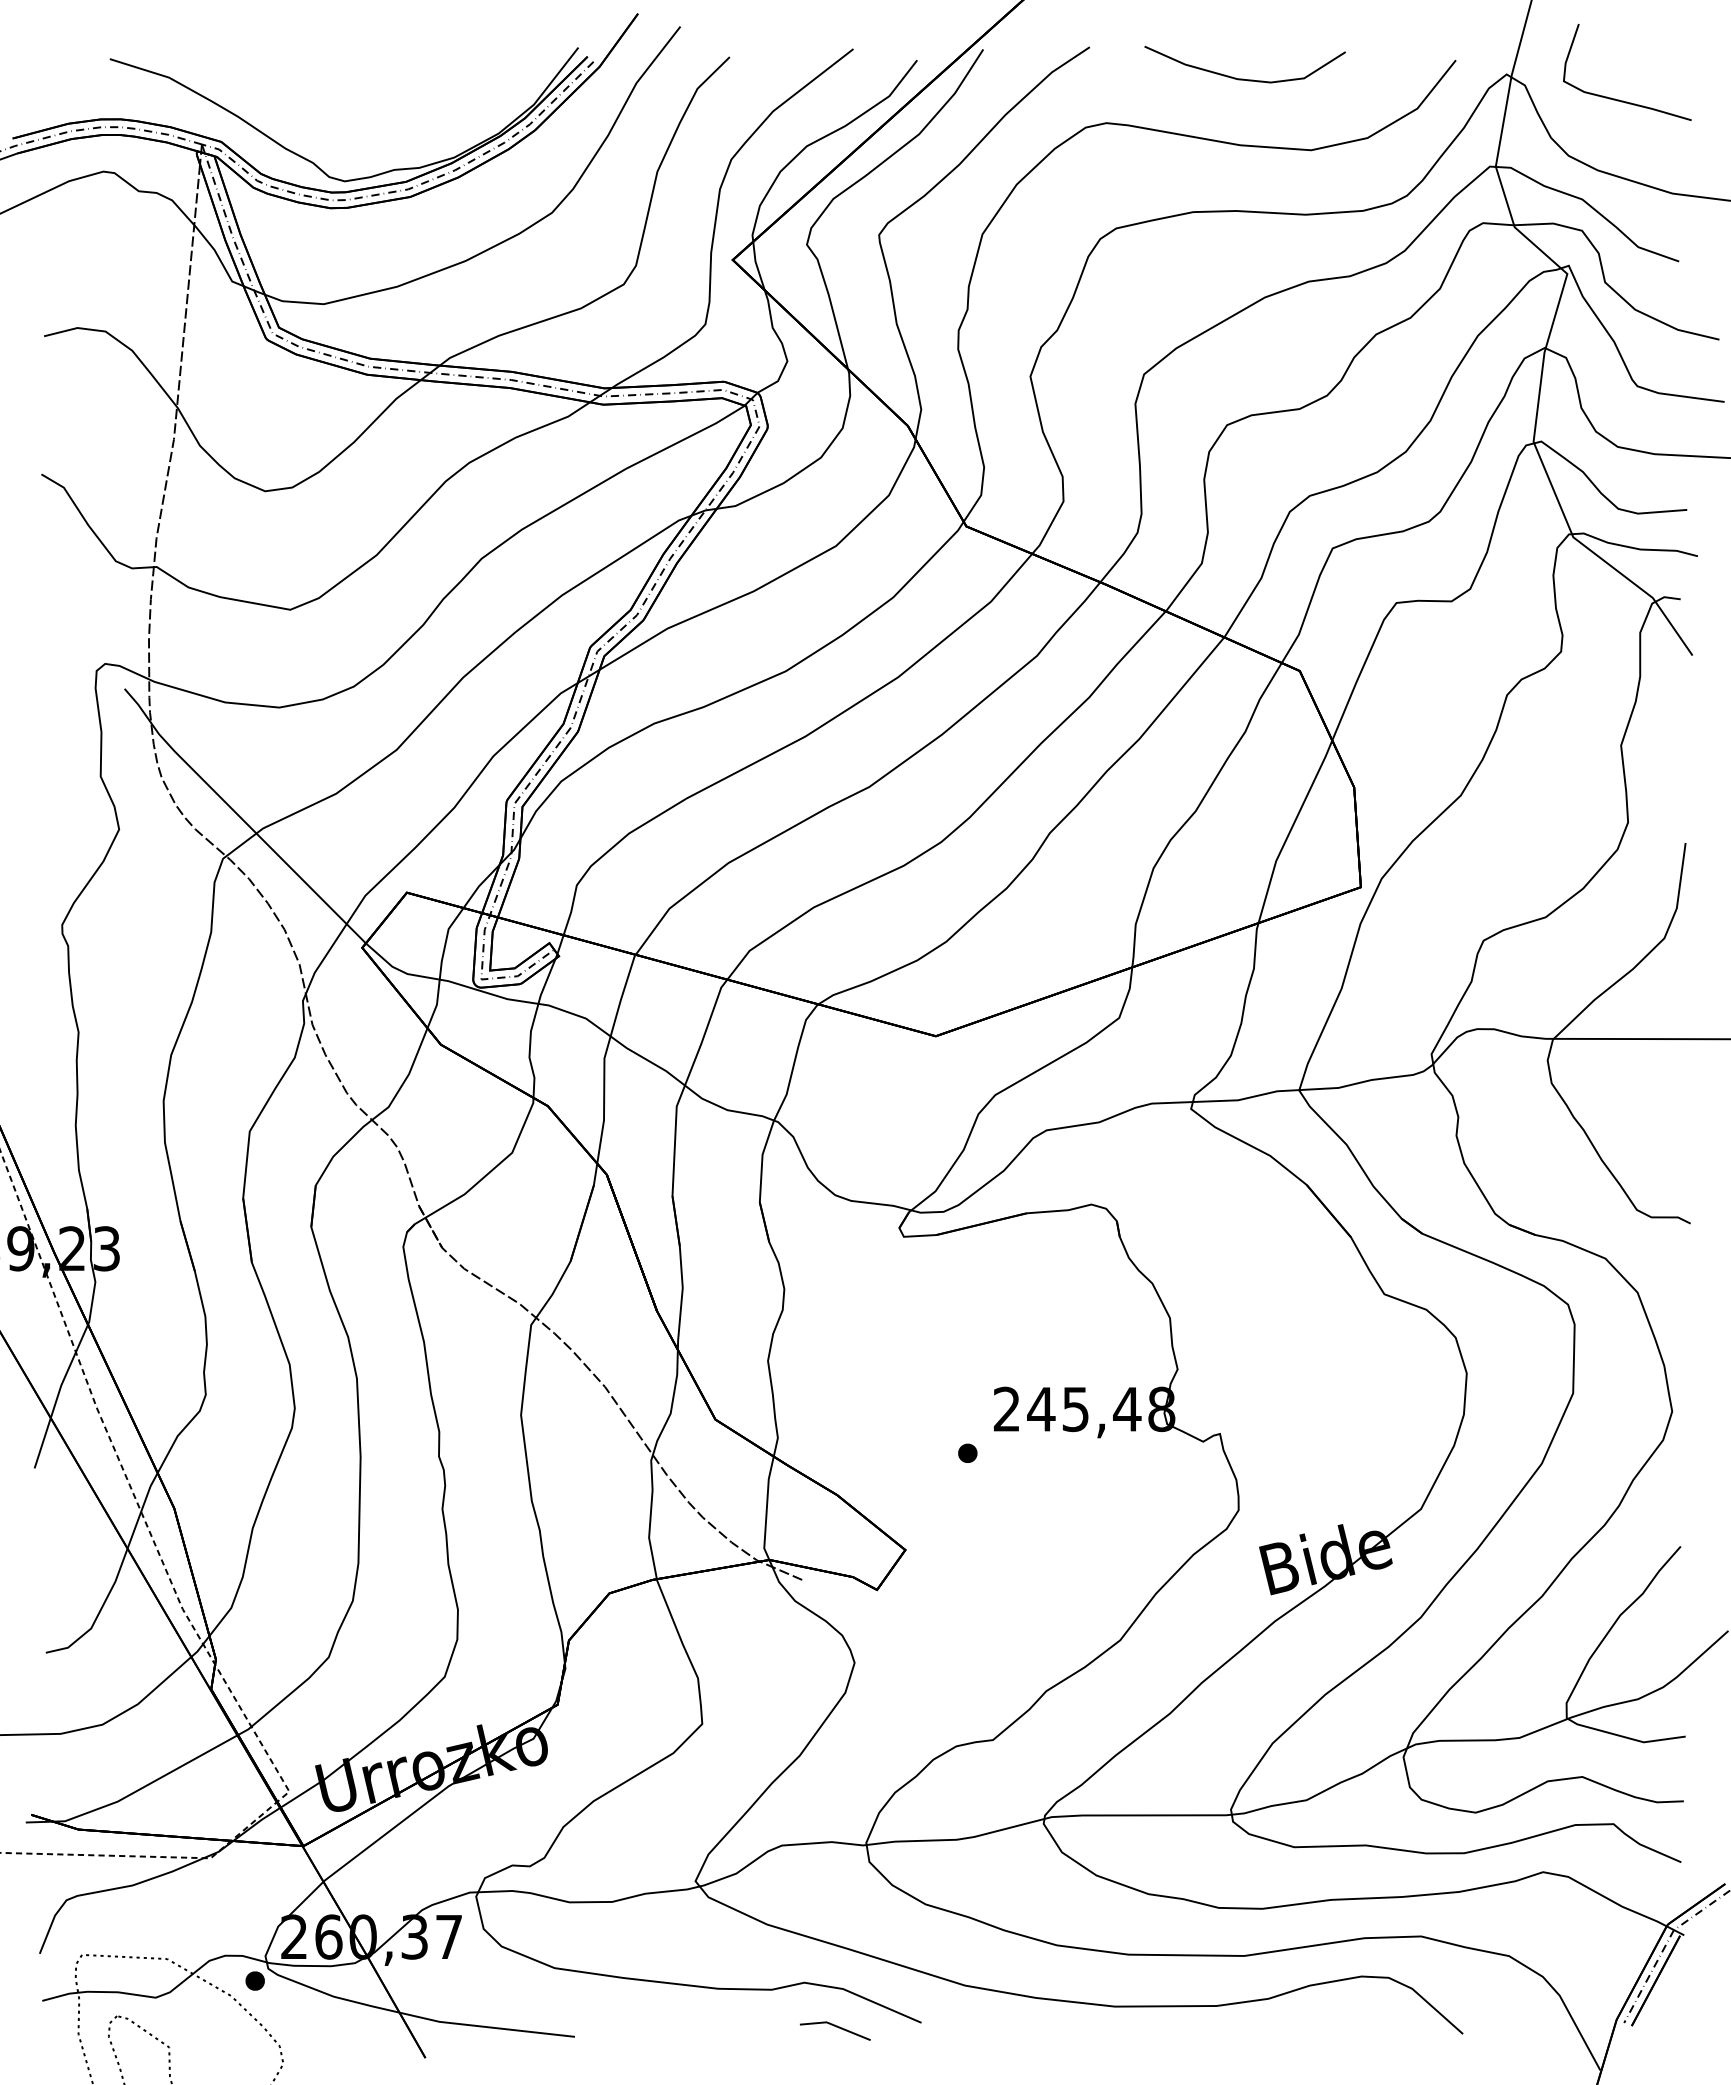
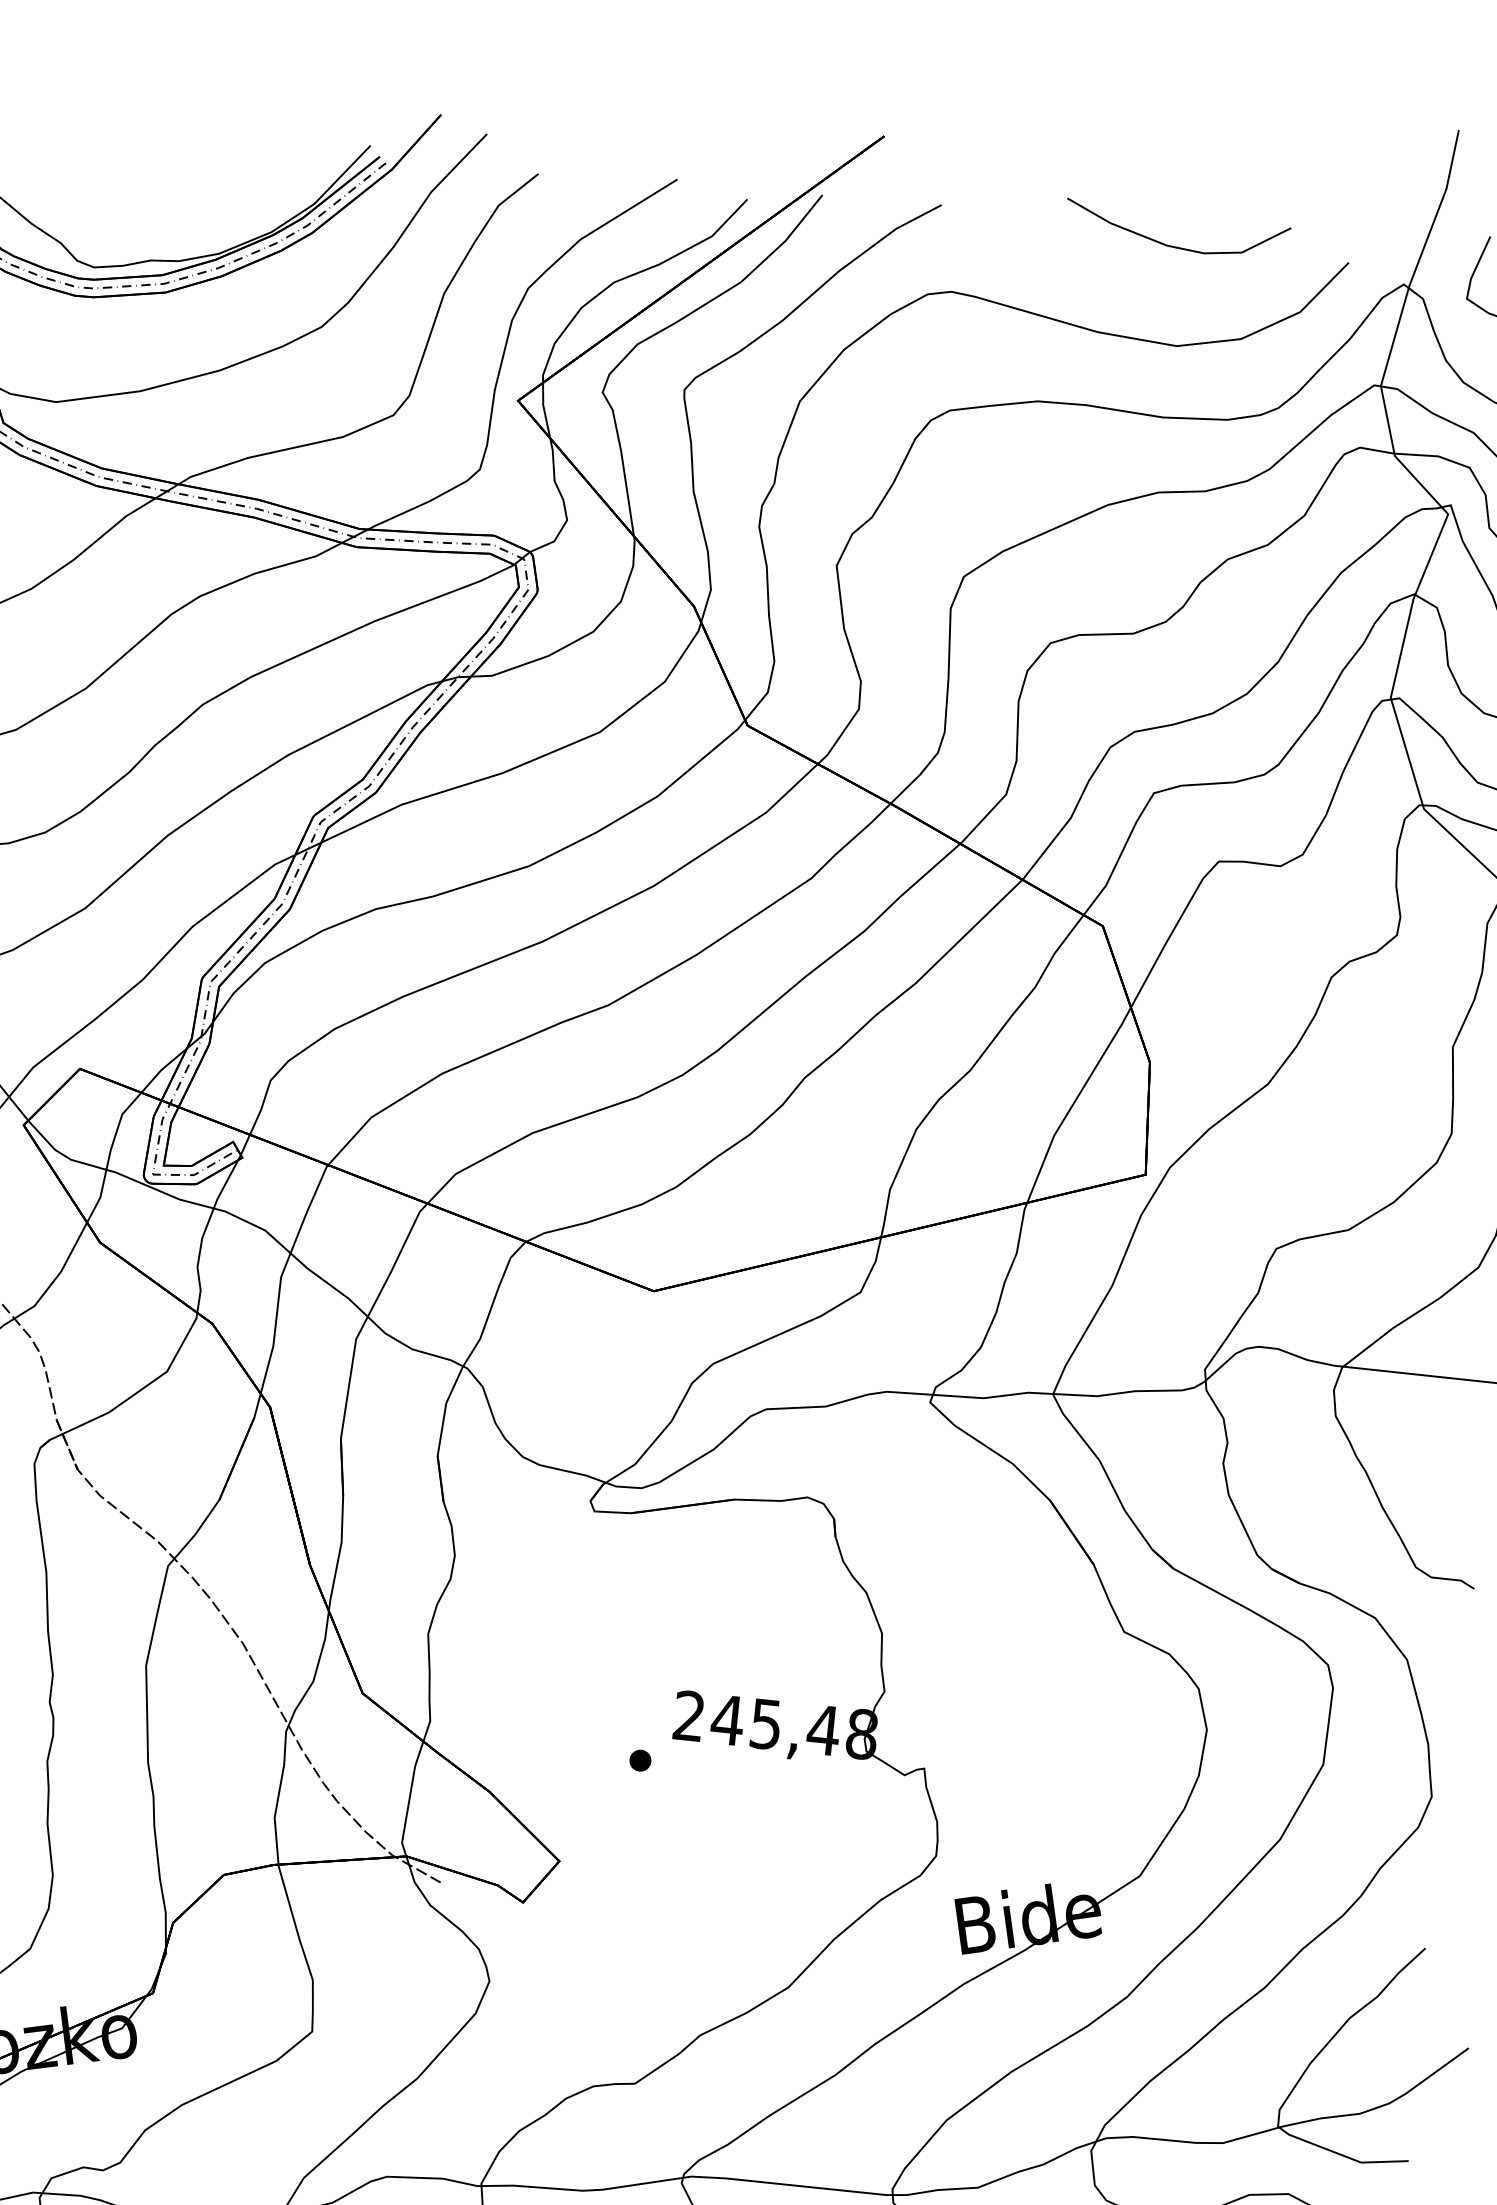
curve: (1243, 78) -> (1174, 245), moved

